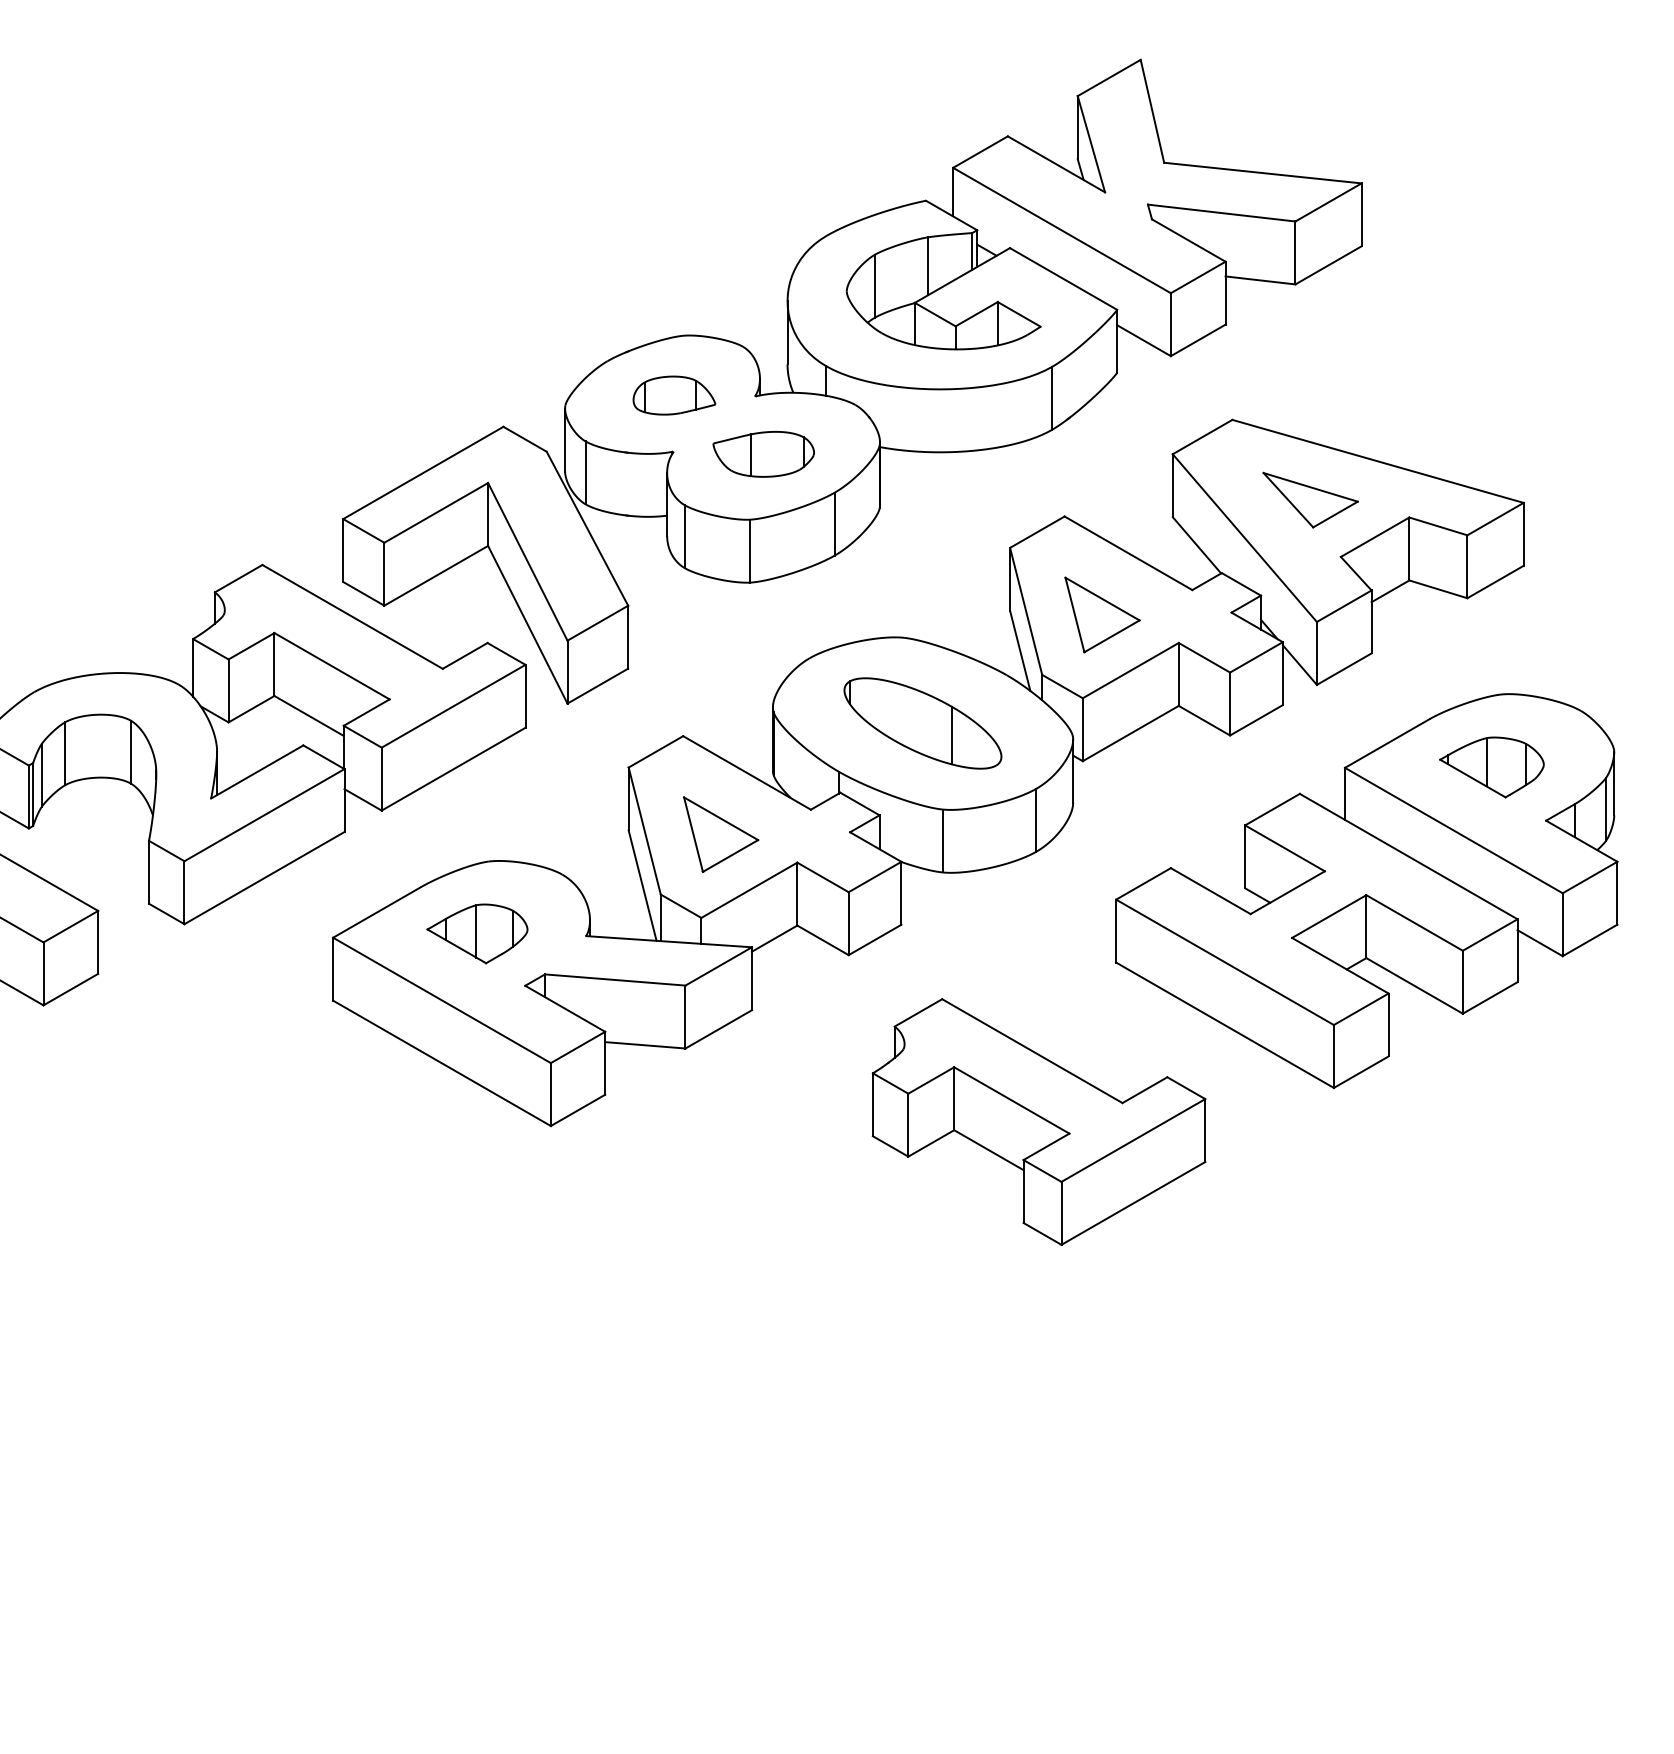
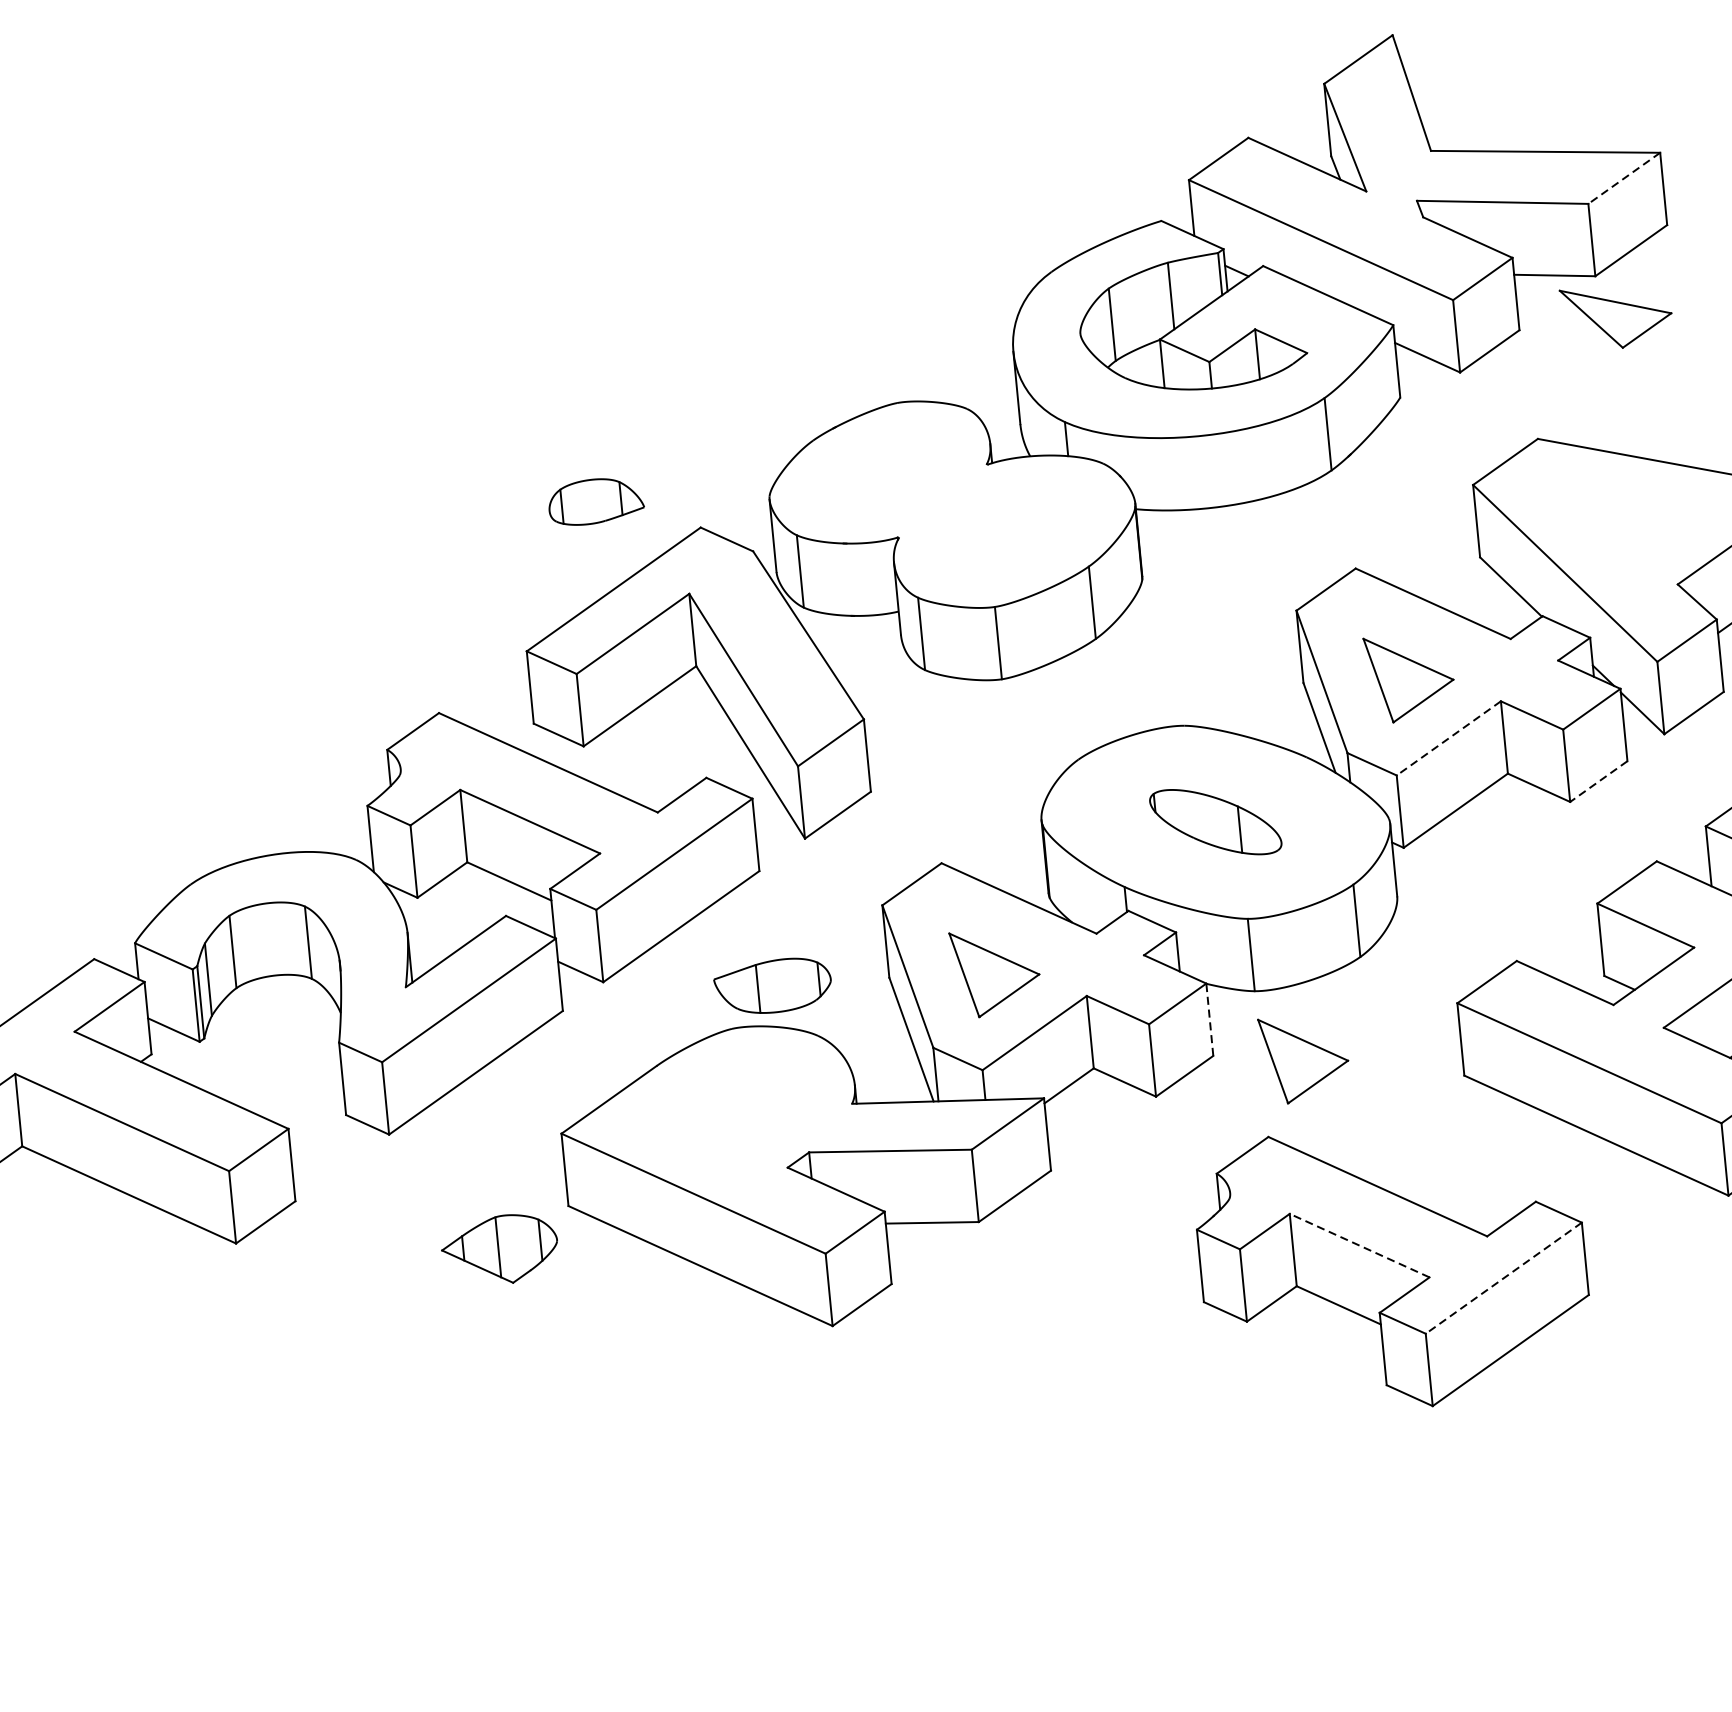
line: (1328, 202) -> (1624, 178), solid -> dashed
part: (674, 395) -> (596, 501), moved
part: (763, 454) -> (772, 986), moved
part: (1310, 499) -> (1616, 316), moved
line: (1130, 670) -> (1448, 738), solid -> dashed
line: (1256, 720) -> (1598, 781), solid -> dashed
part: (922, 723) -> (1215, 822), size x0.7
line: (901, 892) -> (1209, 1018), solid -> dashed
part: (477, 933) -> (499, 1249), moved
part: (980, 934) -> (1305, 1058), added
line: (1011, 1100) -> (1359, 1245), solid -> dashed
line: (1133, 1140) -> (1503, 1278), solid -> dashed

